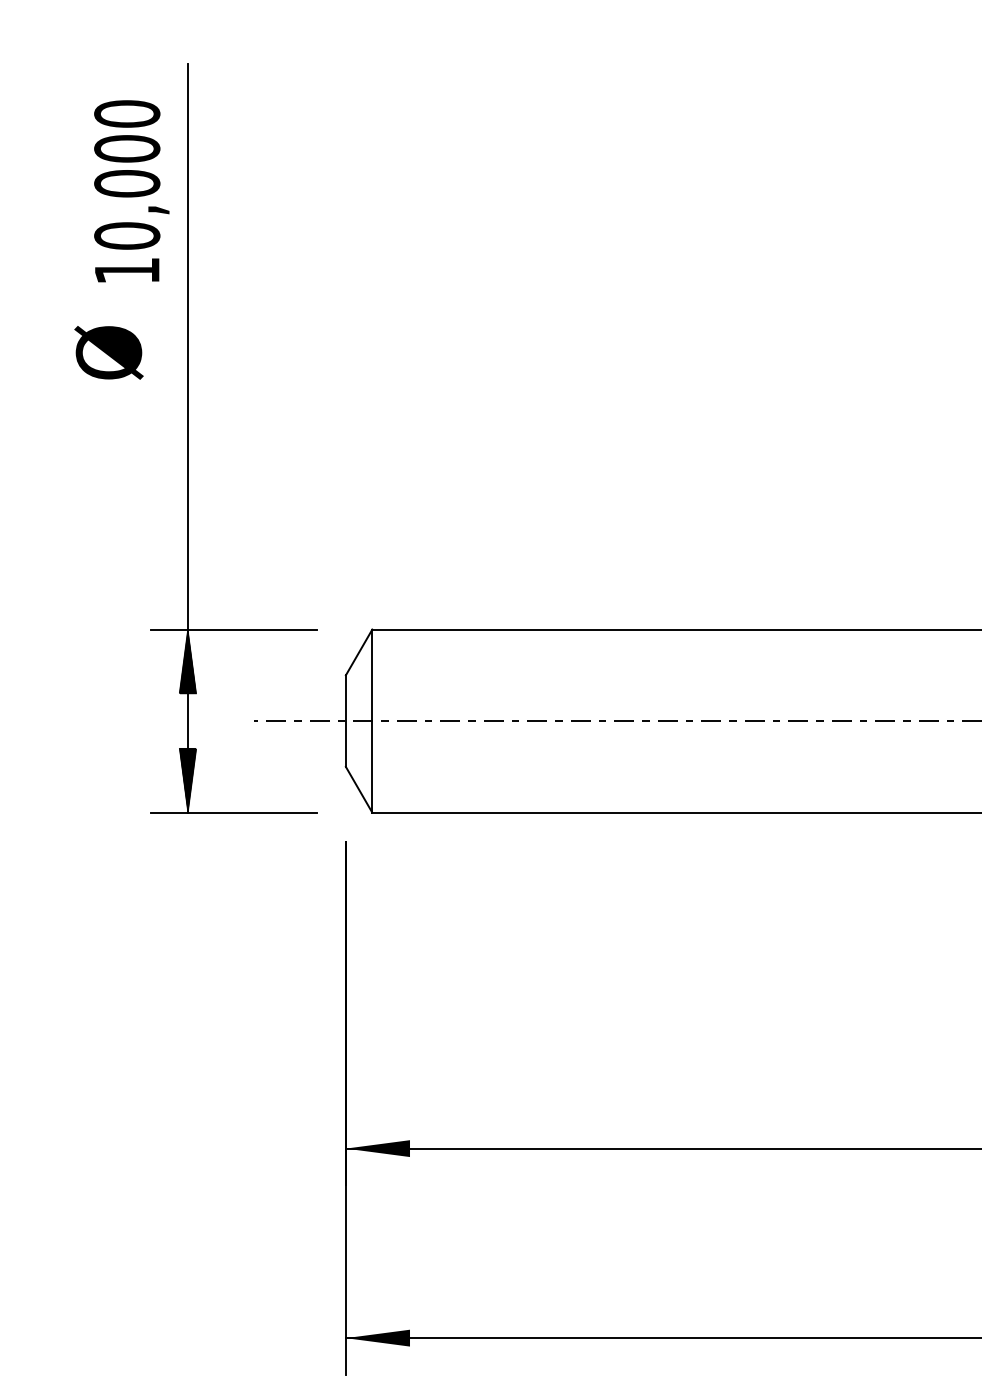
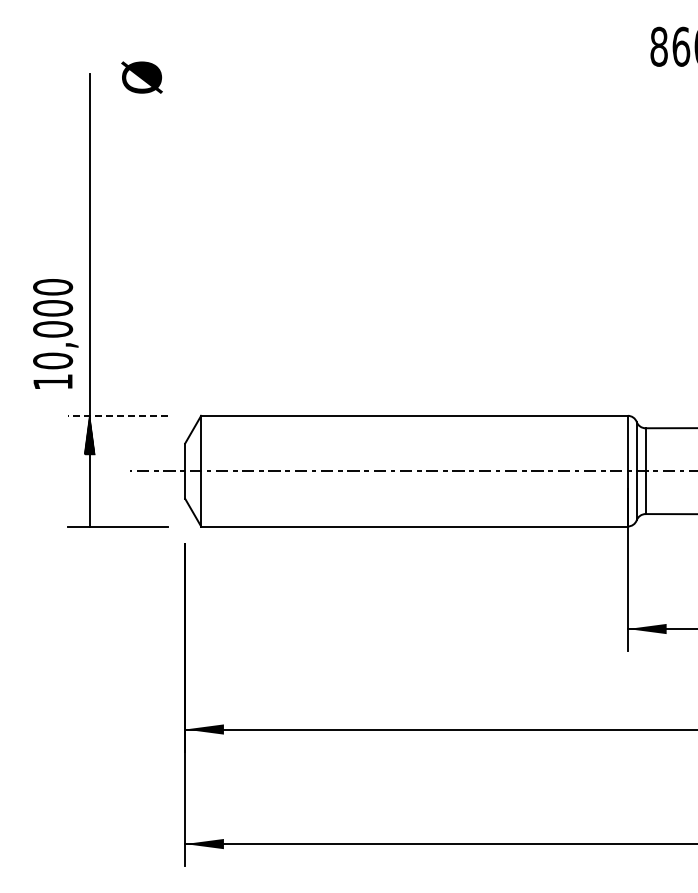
text: (131, 190) -> (55, 333), moved
text: (108, 352) -> (141, 77), moved
line: (233, 628) -> (117, 415), solid -> dashed
hatch: (187, 779) -> (89, 506), removed

